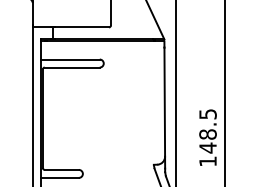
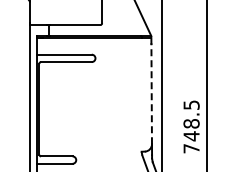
line: (164, 101) -> (151, 93), solid -> dashed
text: (207, 161) -> (191, 148), 148.5 -> 748.5

